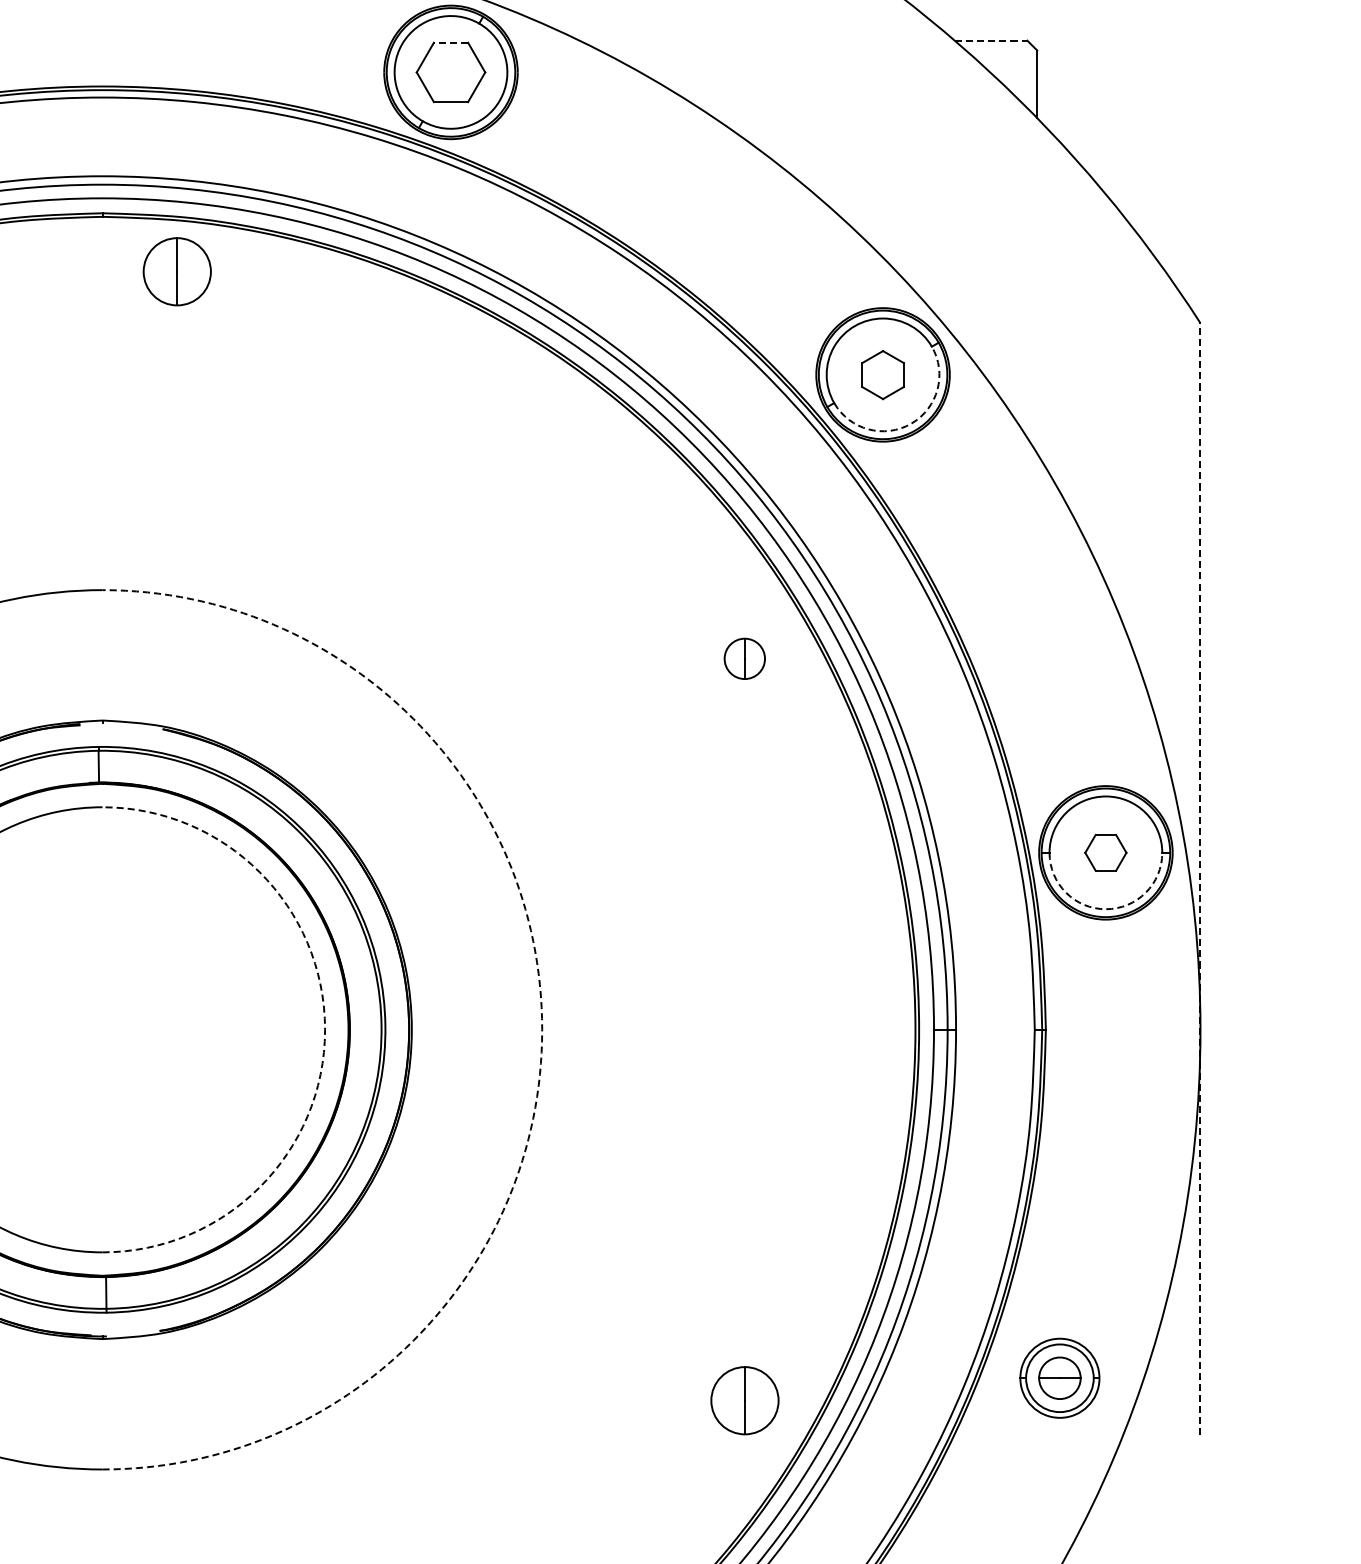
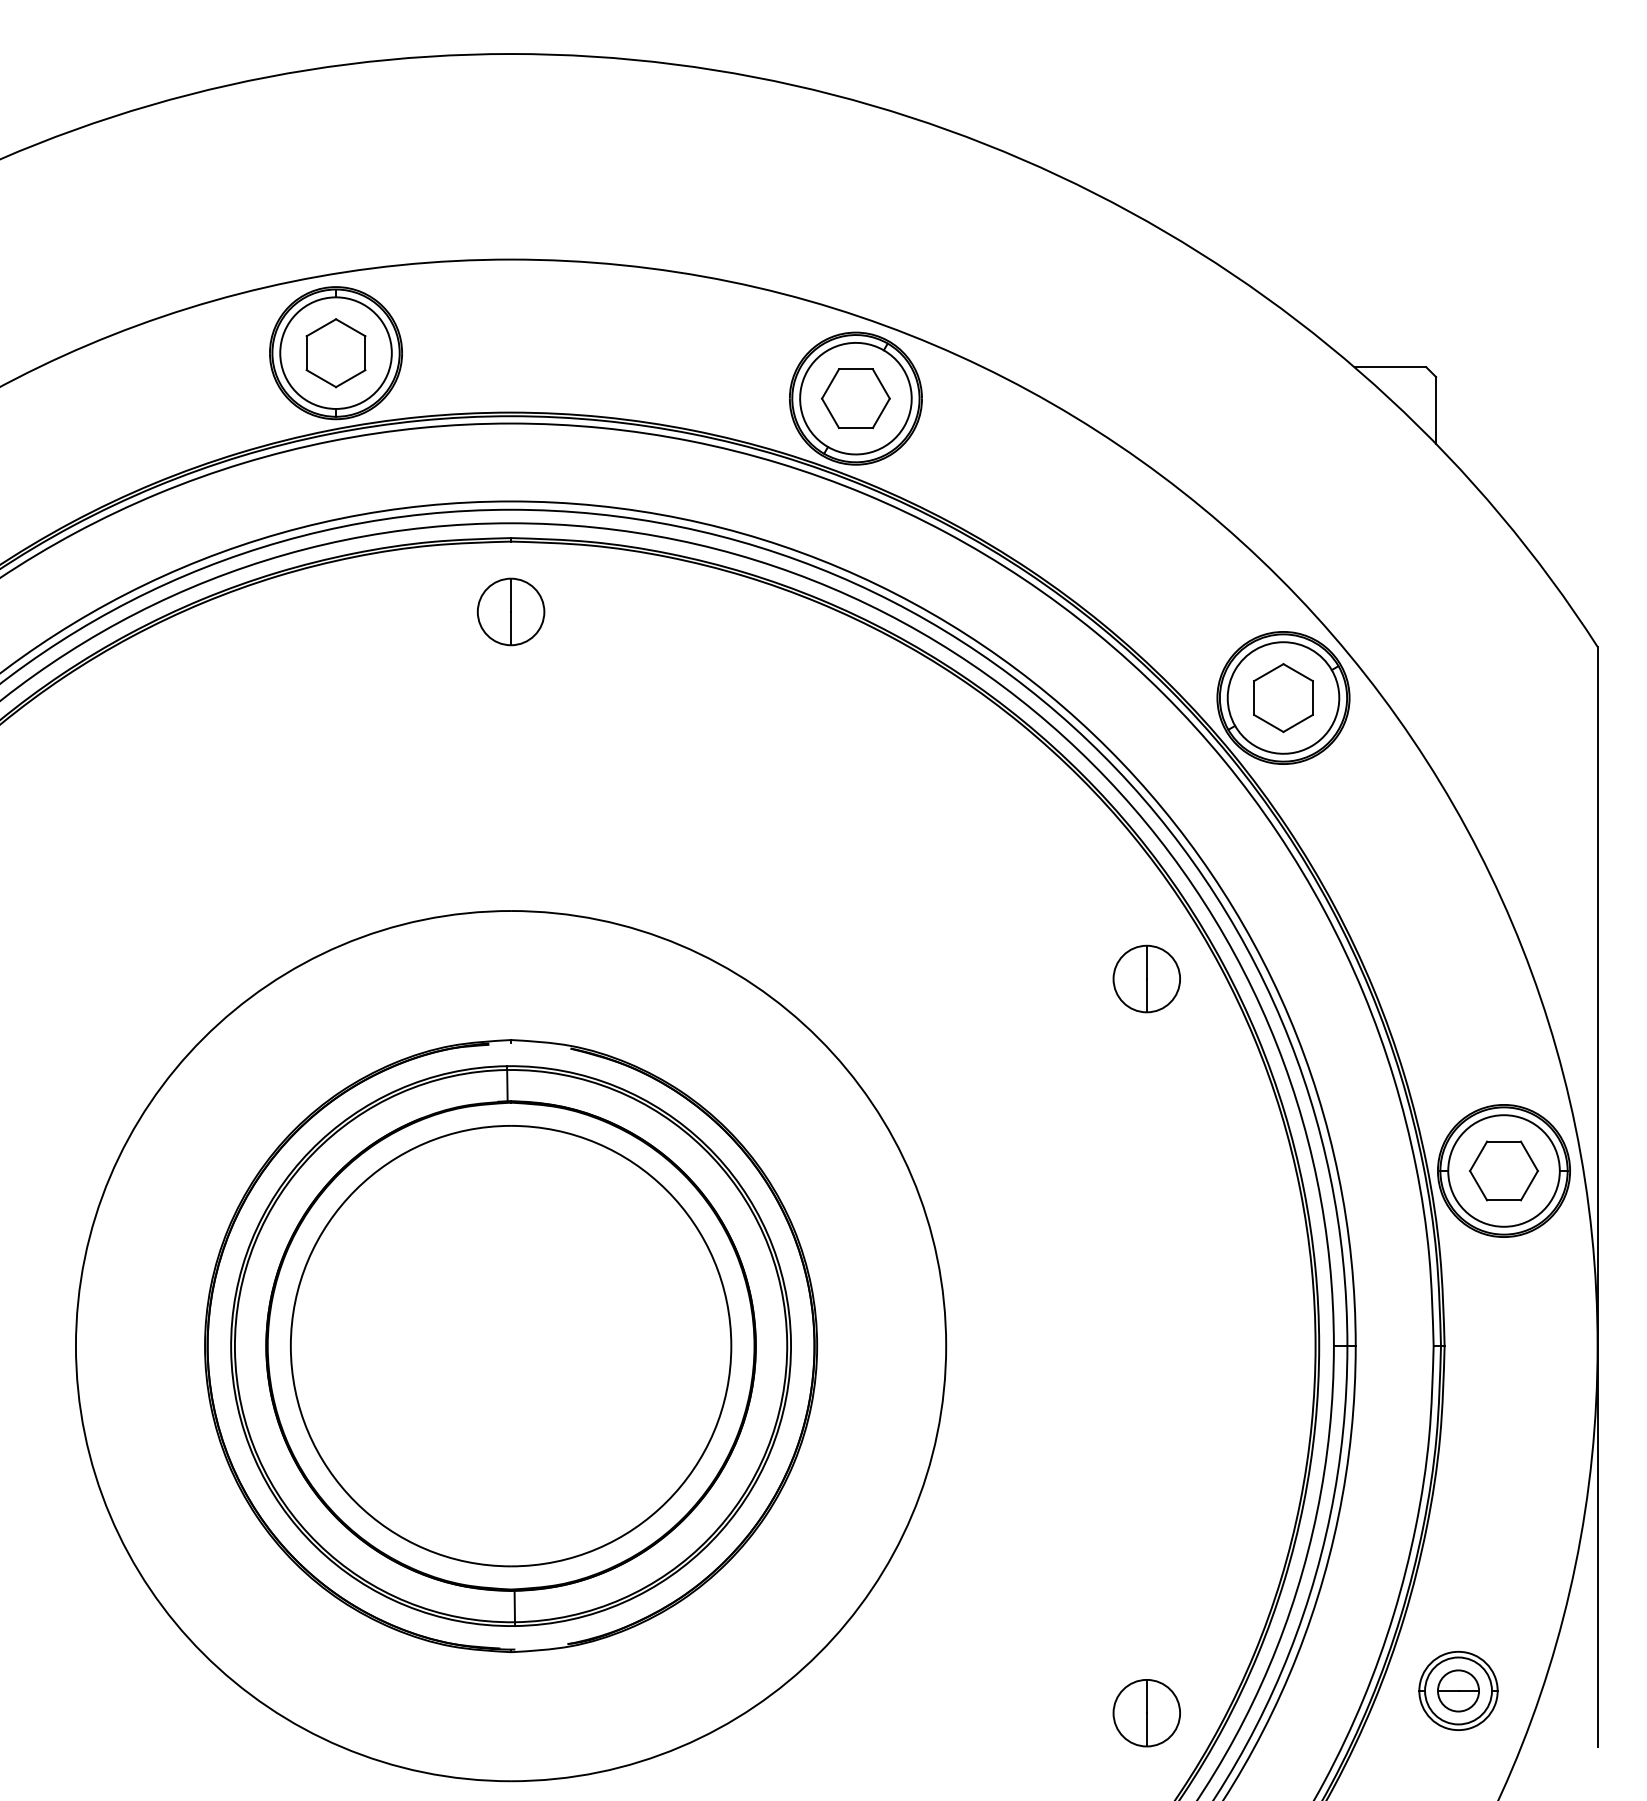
line: (991, 40) -> (1390, 367), dashed -> solid
line: (450, 42) -> (855, 369), dashed -> solid
part: (176, 271) -> (510, 611), moved
part: (883, 375) -> (1283, 698), size x1.43
arc: (911, 423) -> (1311, 746), dashed -> solid
part: (744, 658) -> (1146, 978), size x1.67
part: (1105, 852) -> (1503, 1170), size x1.67
line: (1200, 878) -> (1597, 1196), dashed -> solid
arc: (1106, 908) -> (1504, 1226), dashed -> solid
arc: (325, 1030) -> (731, 1346), dashed -> solid
arc: (542, 1030) -> (946, 1346), dashed -> solid

